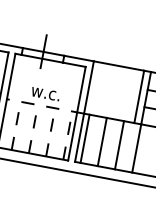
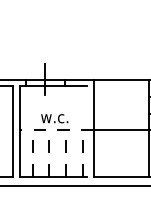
line: (139, 96) -> (142, 104), removed
line: (77, 113) -> (87, 131), removed
line: (85, 139) -> (99, 153), removed
line: (102, 142) -> (115, 153), removed
line: (119, 145) -> (132, 153), removed

